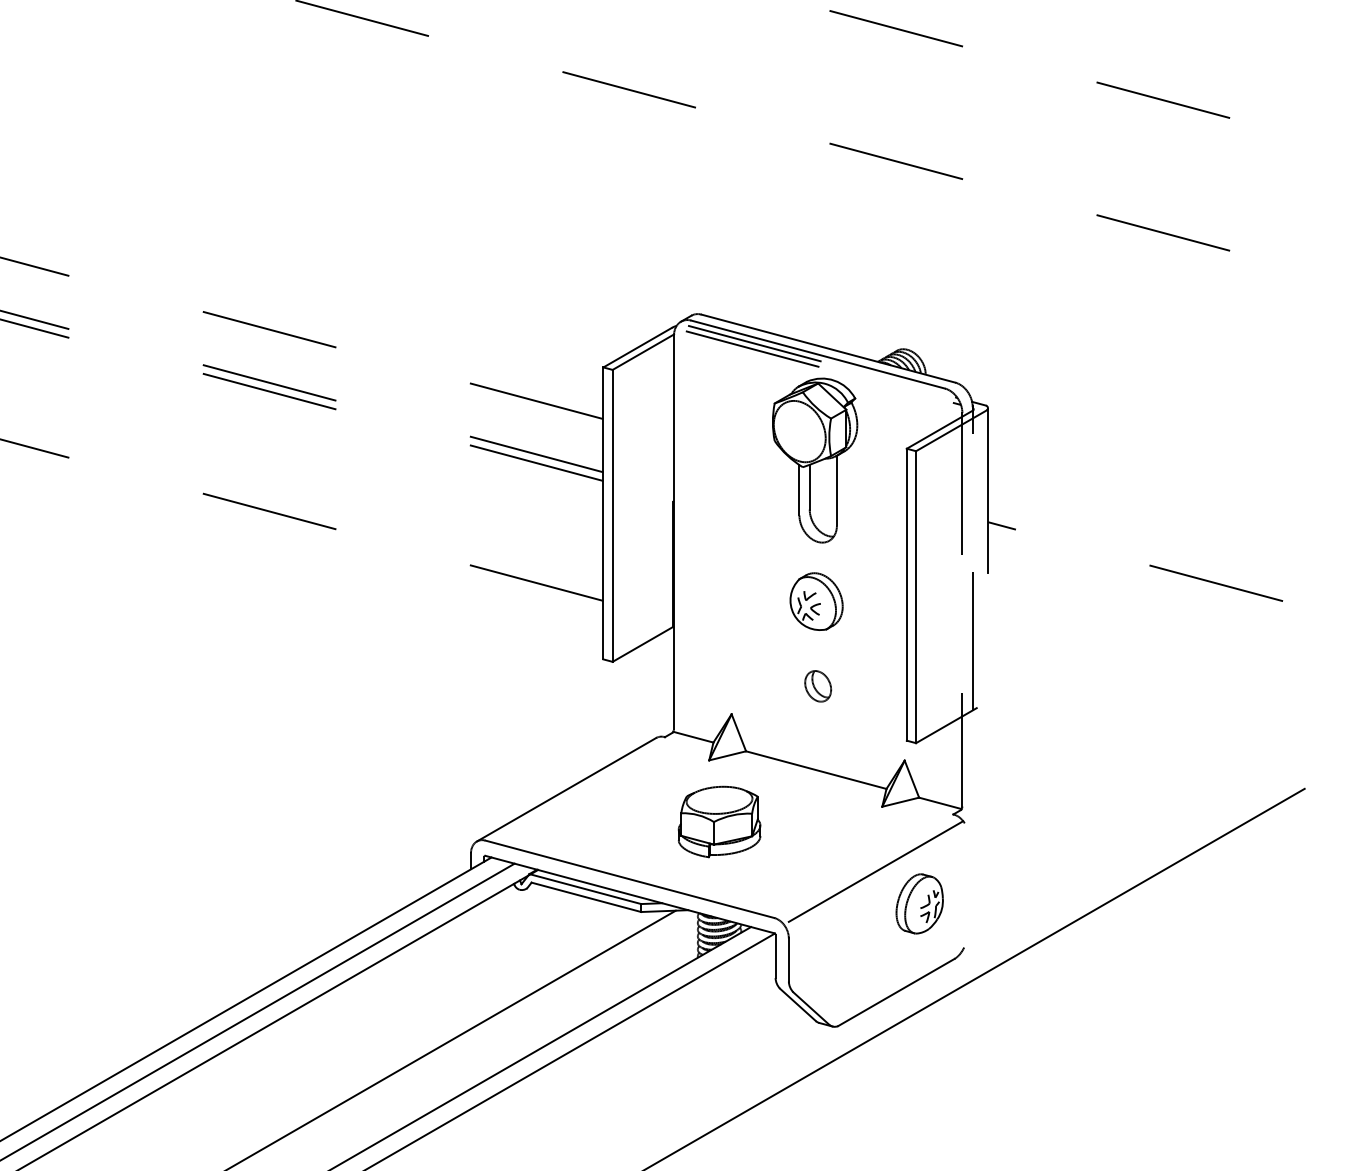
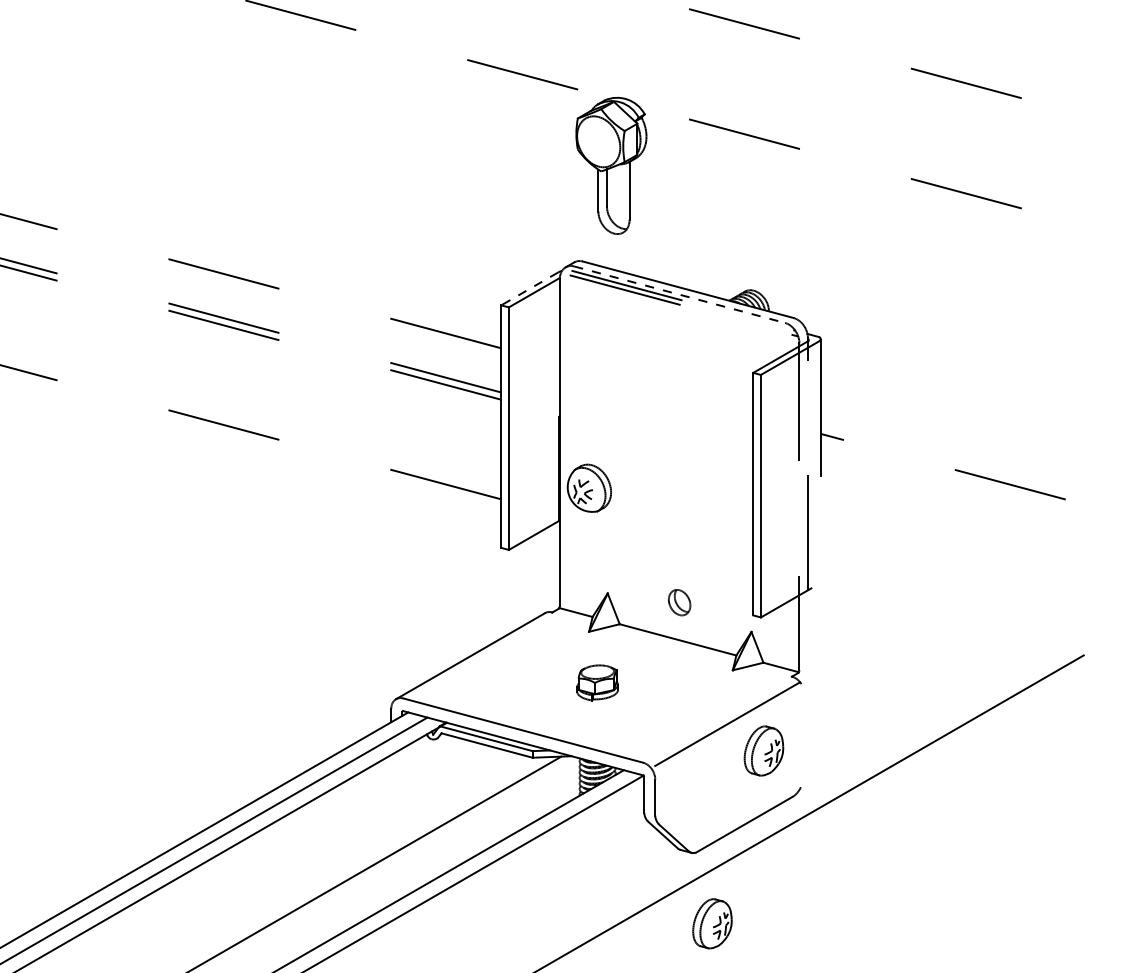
line: (637, 347) -> (529, 288), solid -> dashed
line: (818, 354) -> (679, 294), solid -> dashed
part: (815, 460) -> (611, 165), moved
part: (816, 601) -> (589, 488), moved
part: (818, 686) -> (679, 602), moved
part: (719, 821) -> (597, 682), size x0.6
part: (857, 1111) -> (712, 923), added

